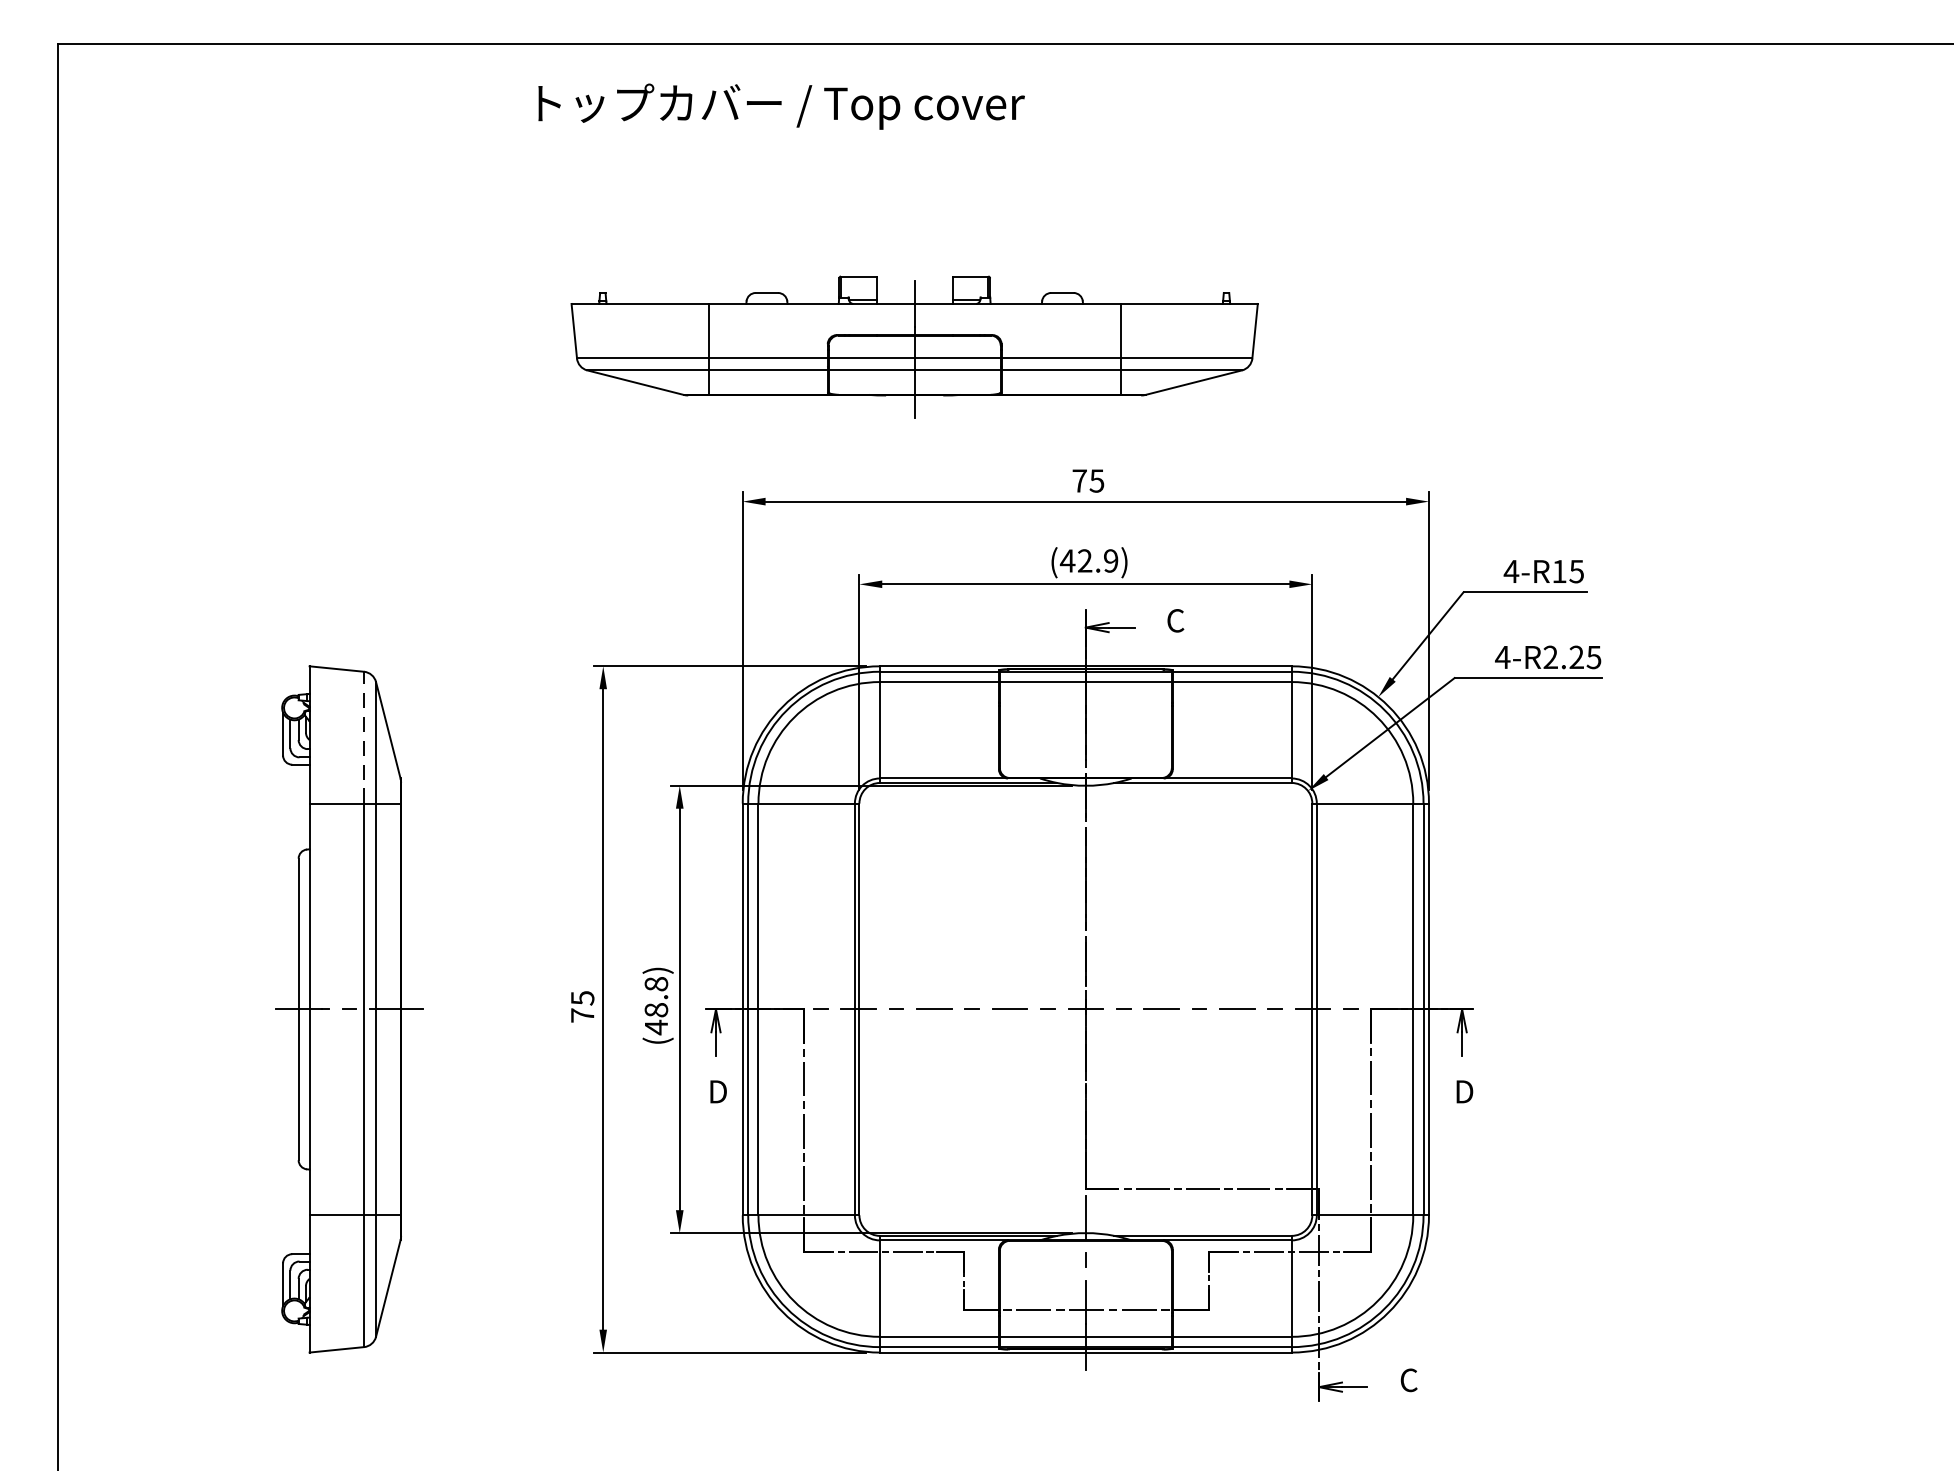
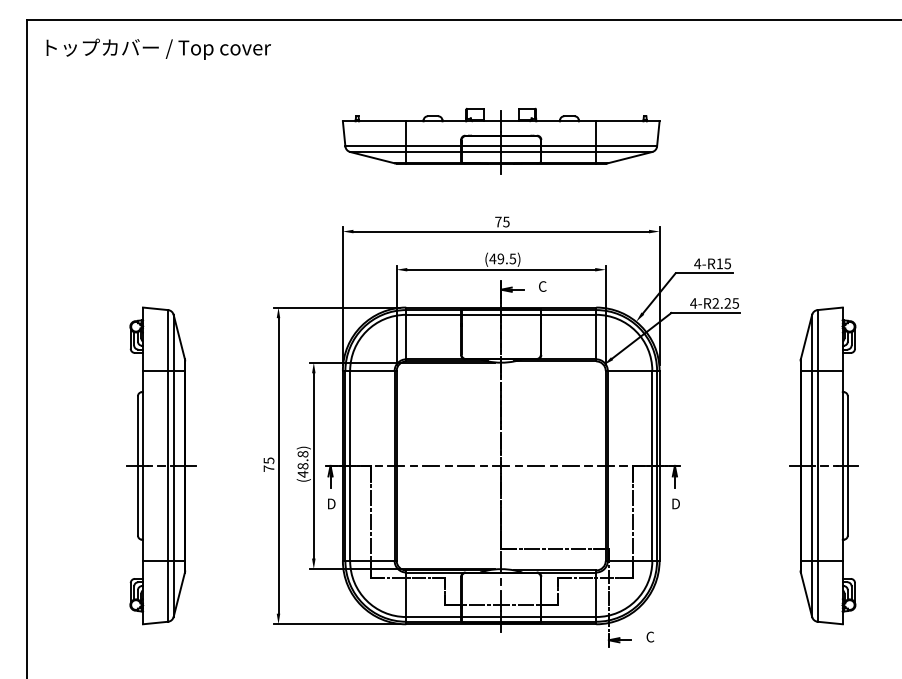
text: (780, 104) -> (158, 48), moved
part: (915, 345) -> (501, 140), moved
text: (1097, 559) -> (506, 258), (42.9) -> (49.5)
line: (364, 737) -> (168, 340), dashed -> solid
part: (1784, 1008) -> (823, 465), added

